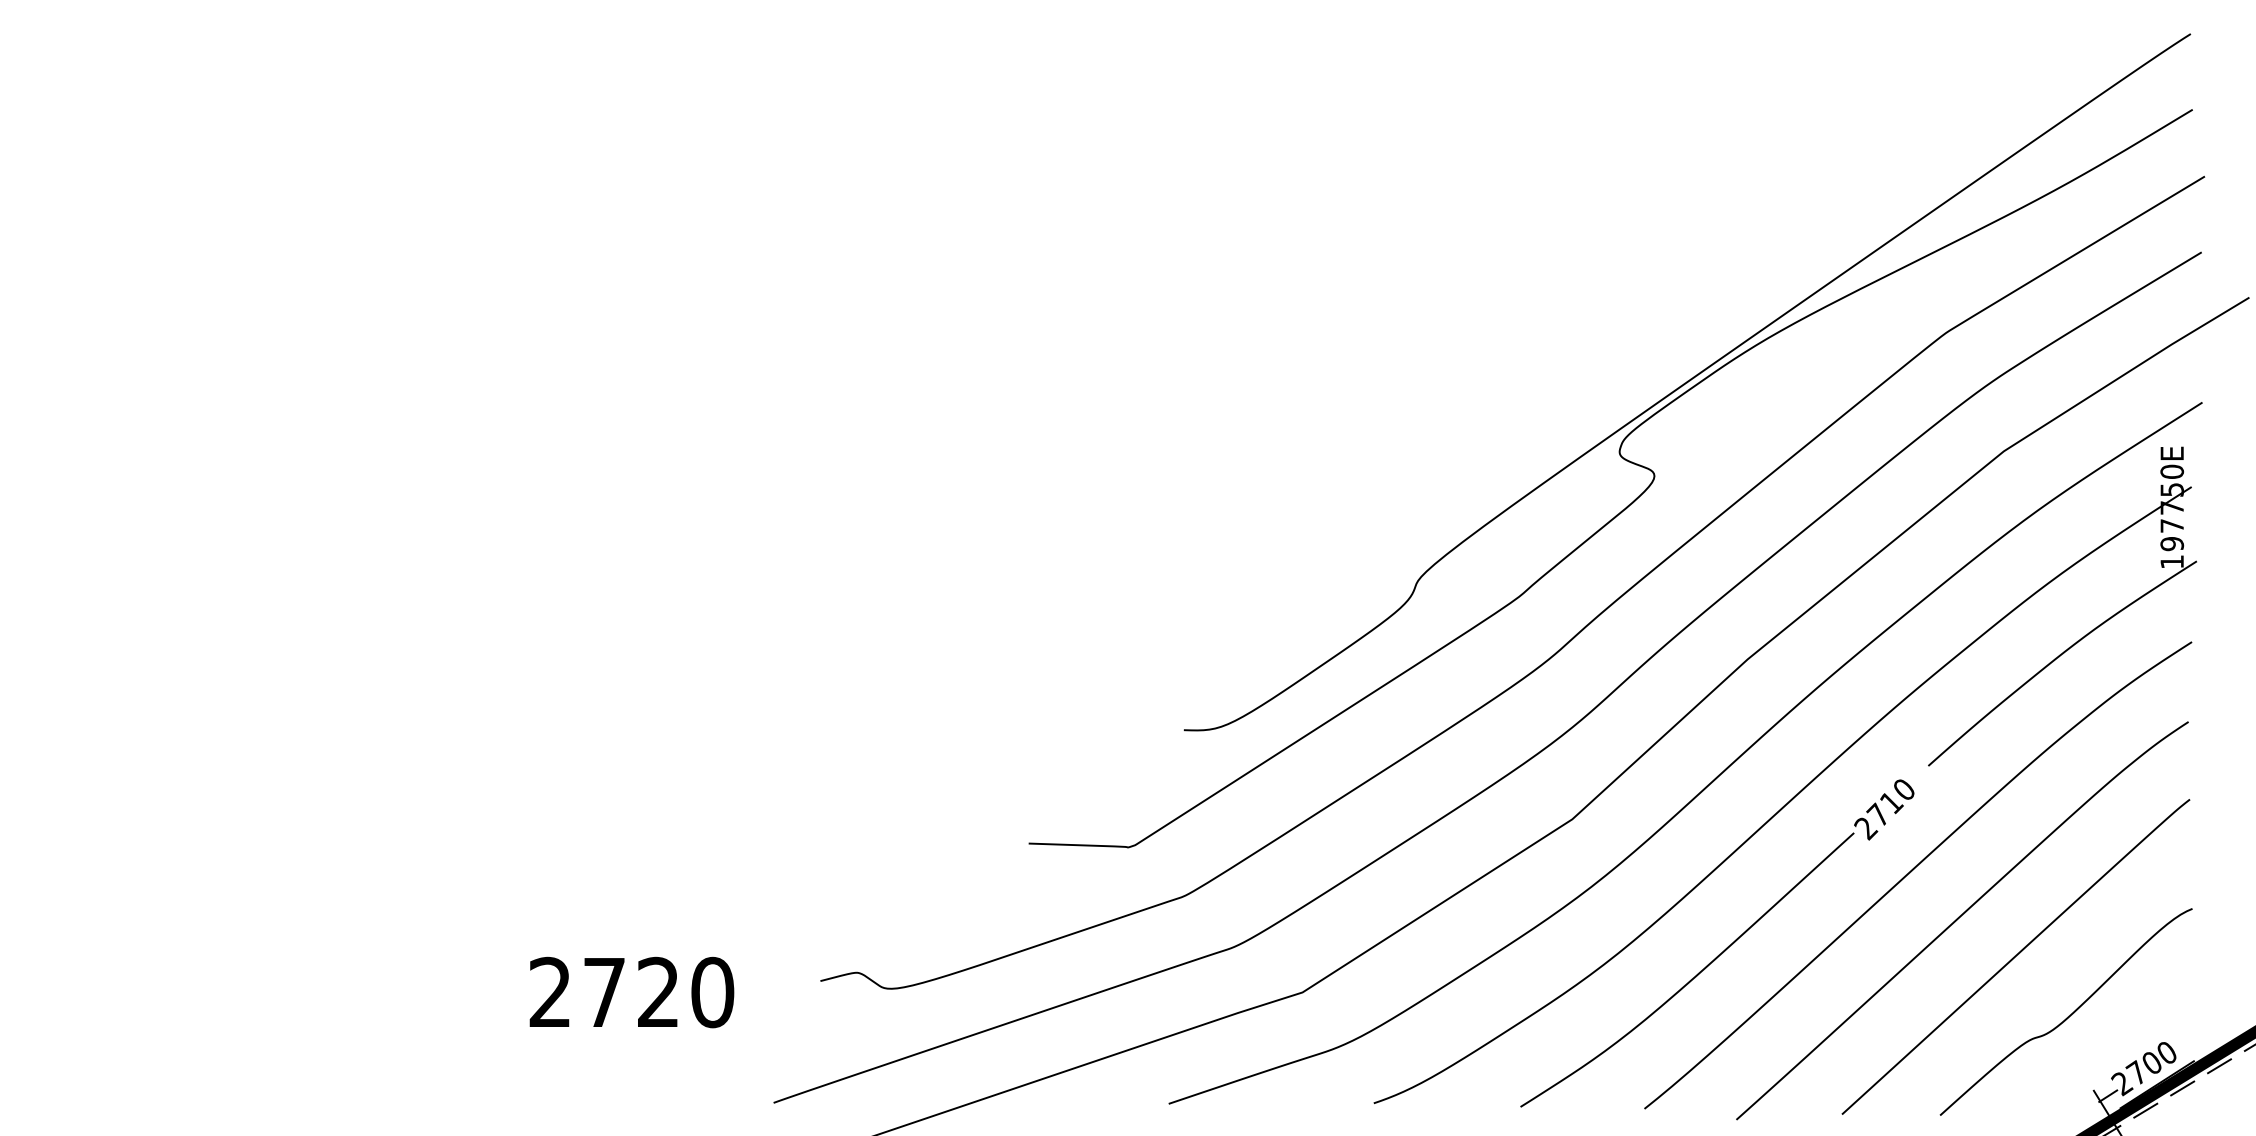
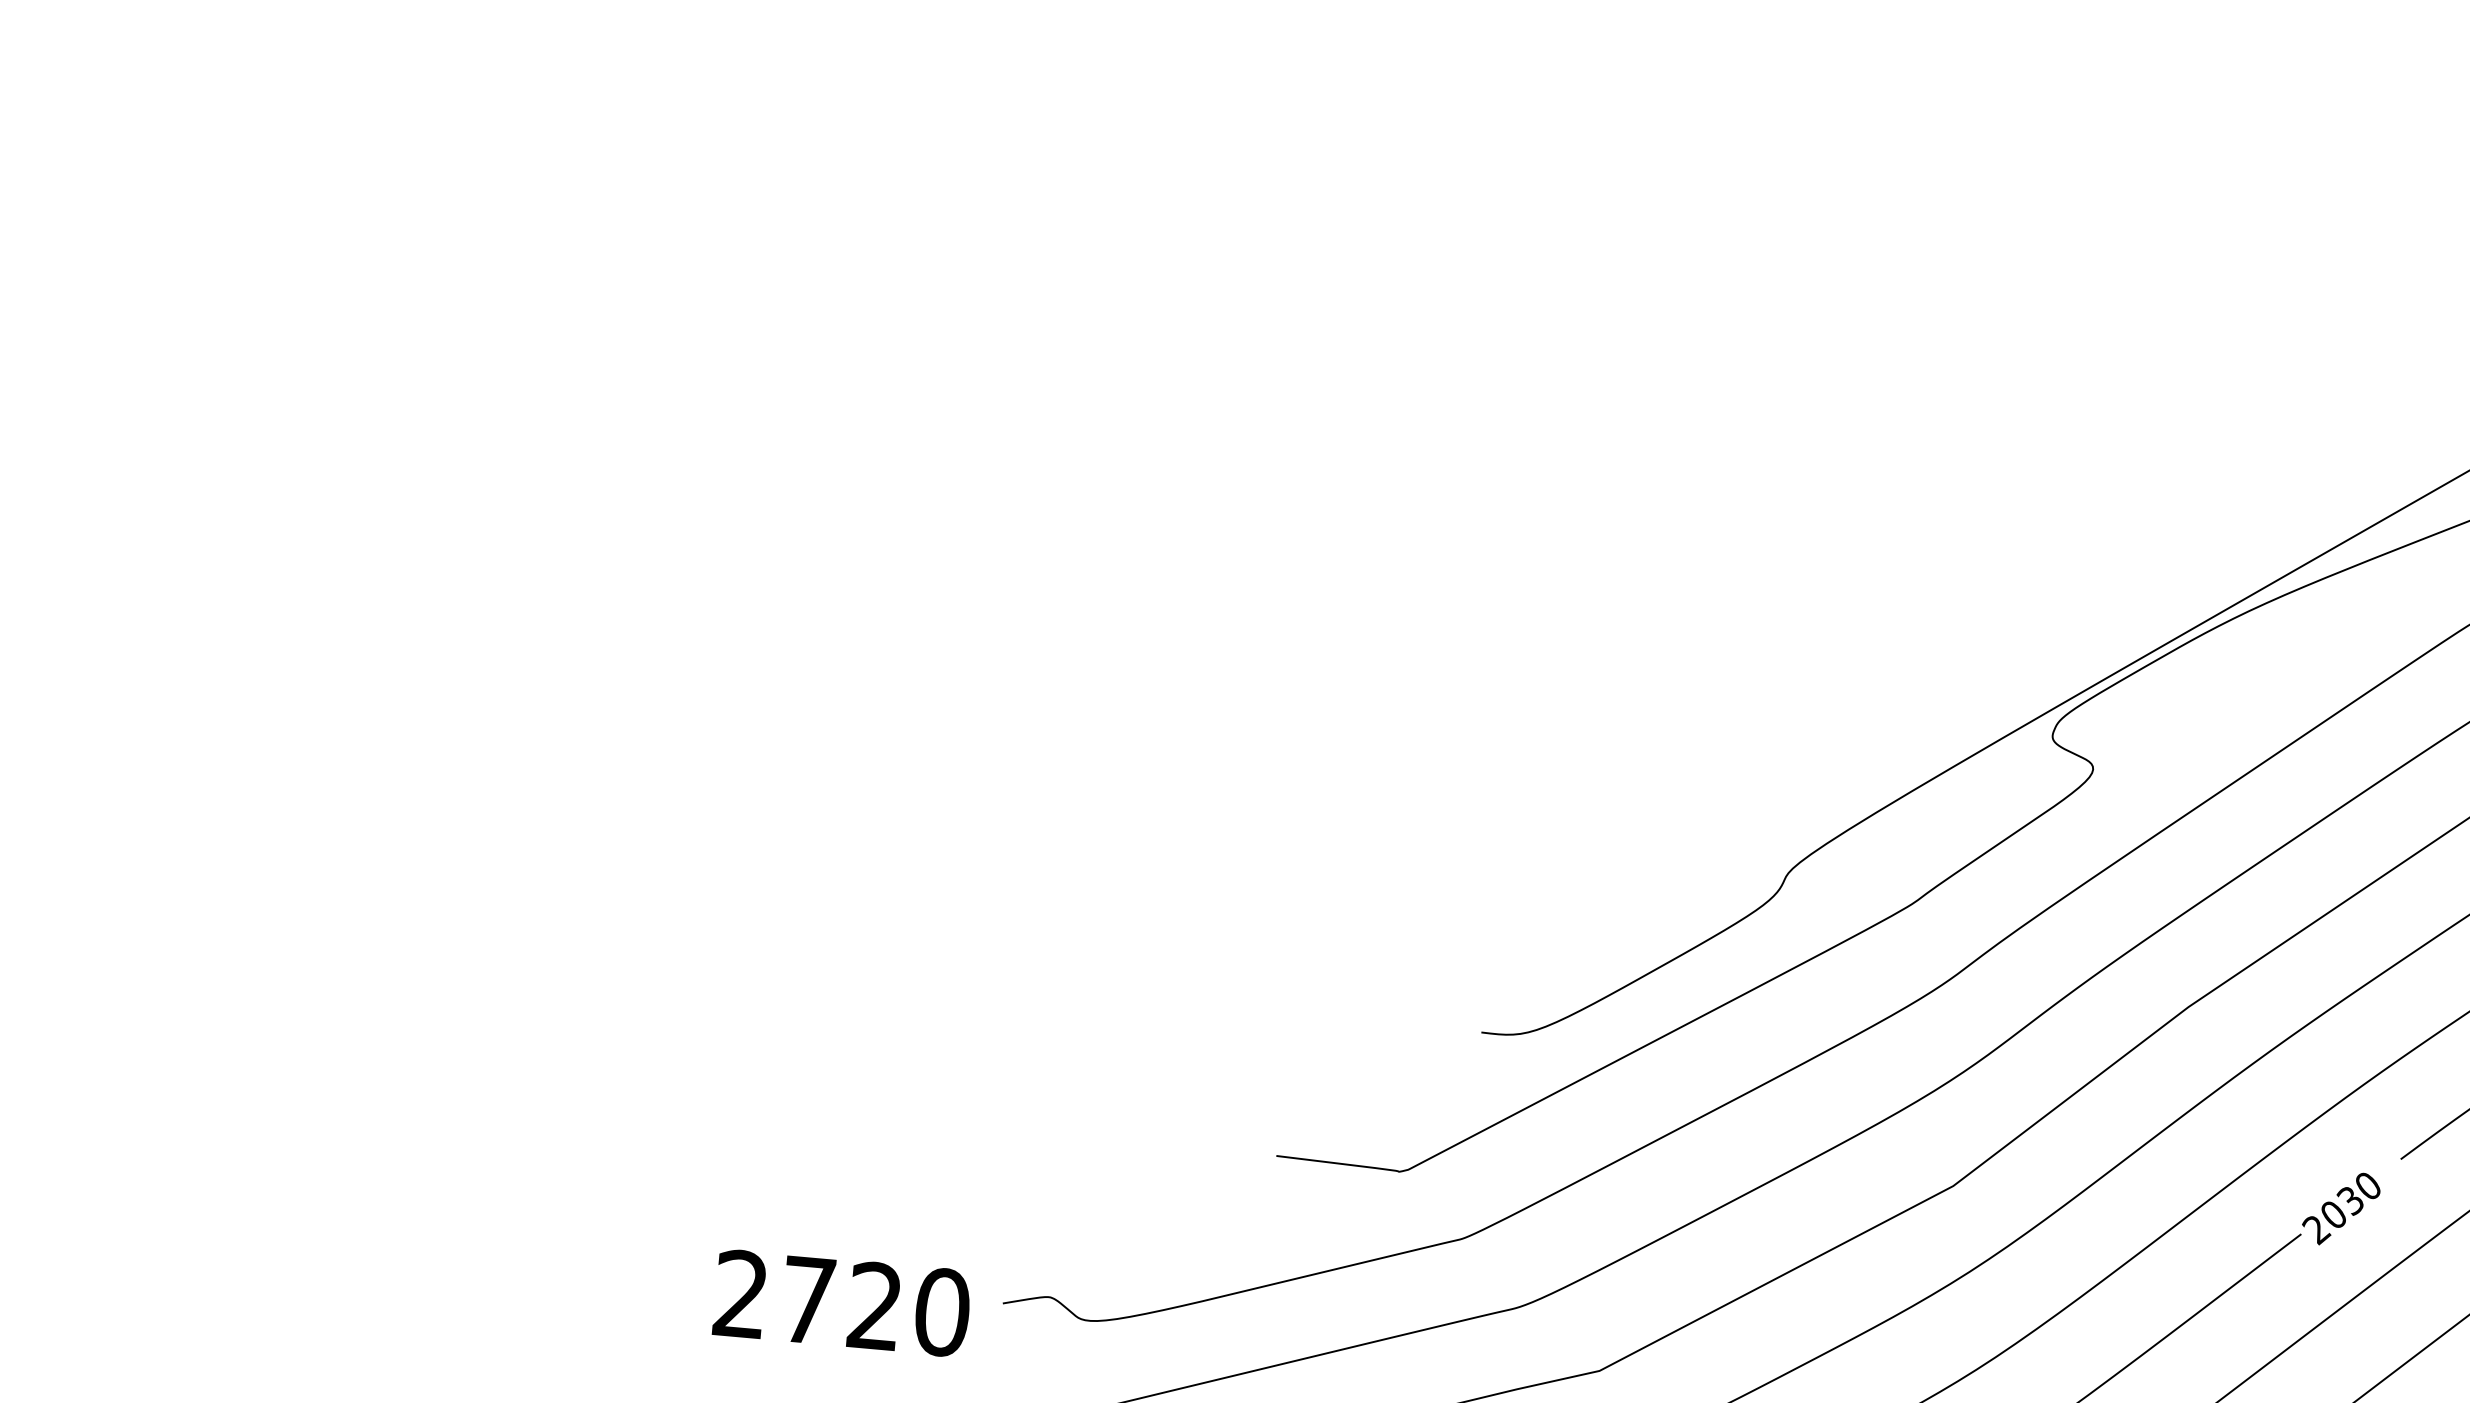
text: (1884, 808) -> (2341, 1207), 2710 -> 2030
text: (631, 992) -> (841, 1303), moved

